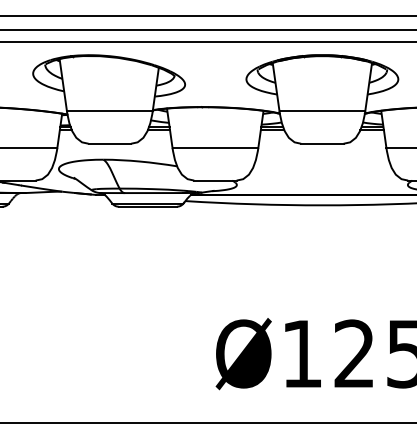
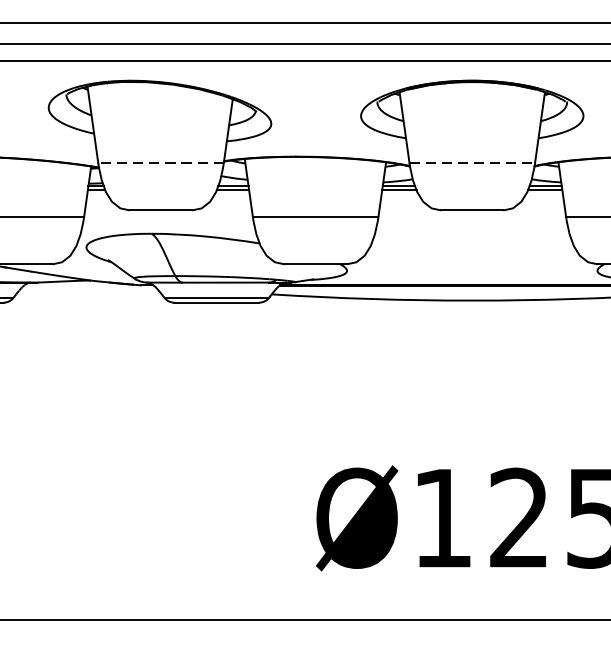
line: (109, 111) -> (160, 163), solid -> dashed
line: (322, 111) -> (472, 163), solid -> dashed

